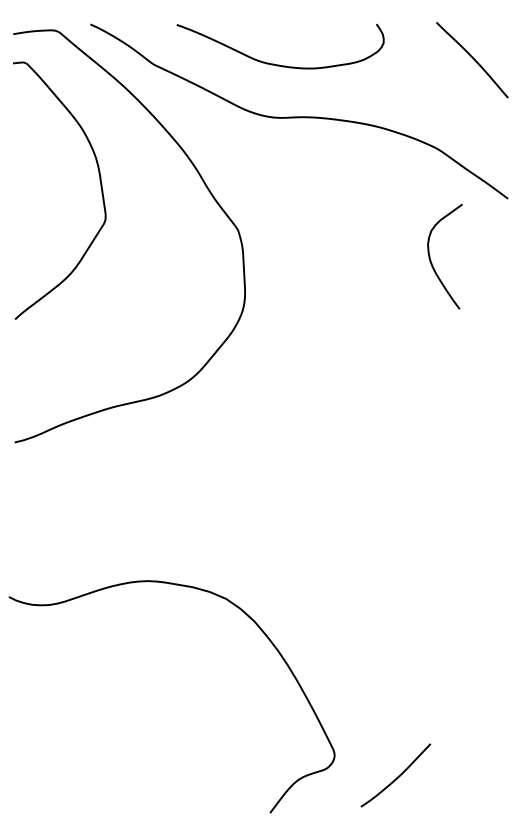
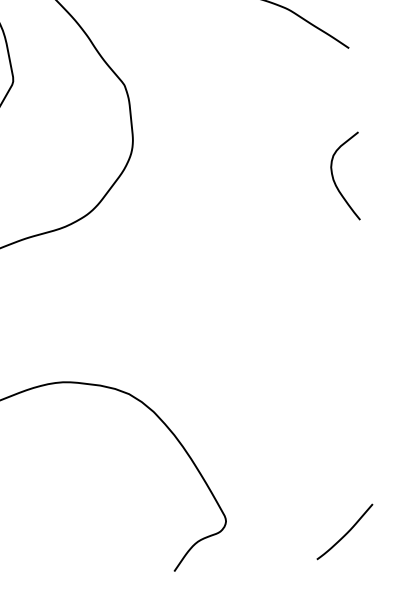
curve: (431, 260) -> (334, 180), moved
curve: (397, 776) -> (346, 532), moved

